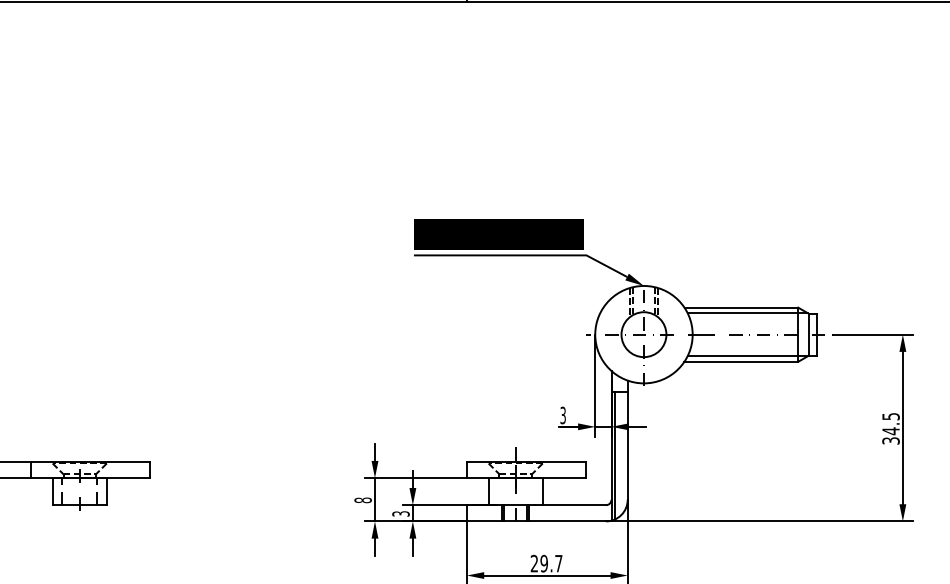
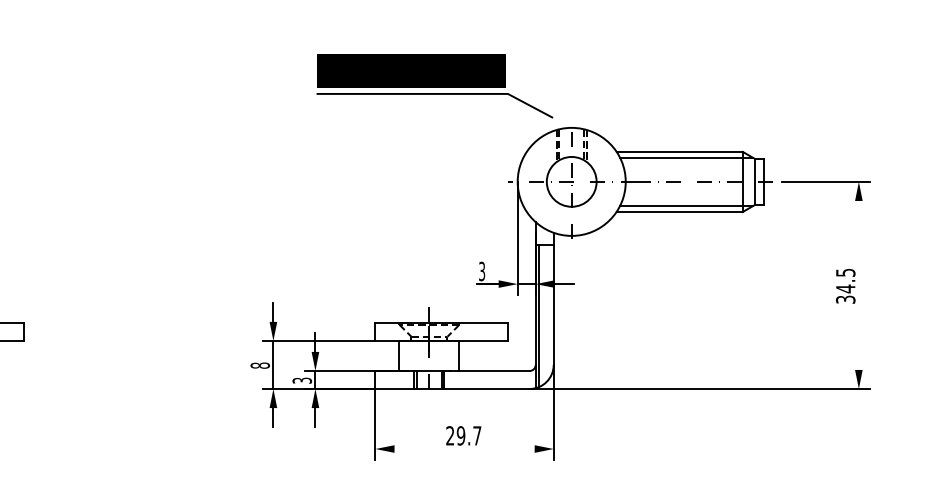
fill: (634, 279) -> (561, 120), removed
line: (902, 427) -> (858, 284), removed
line: (547, 575) -> (464, 448), removed

